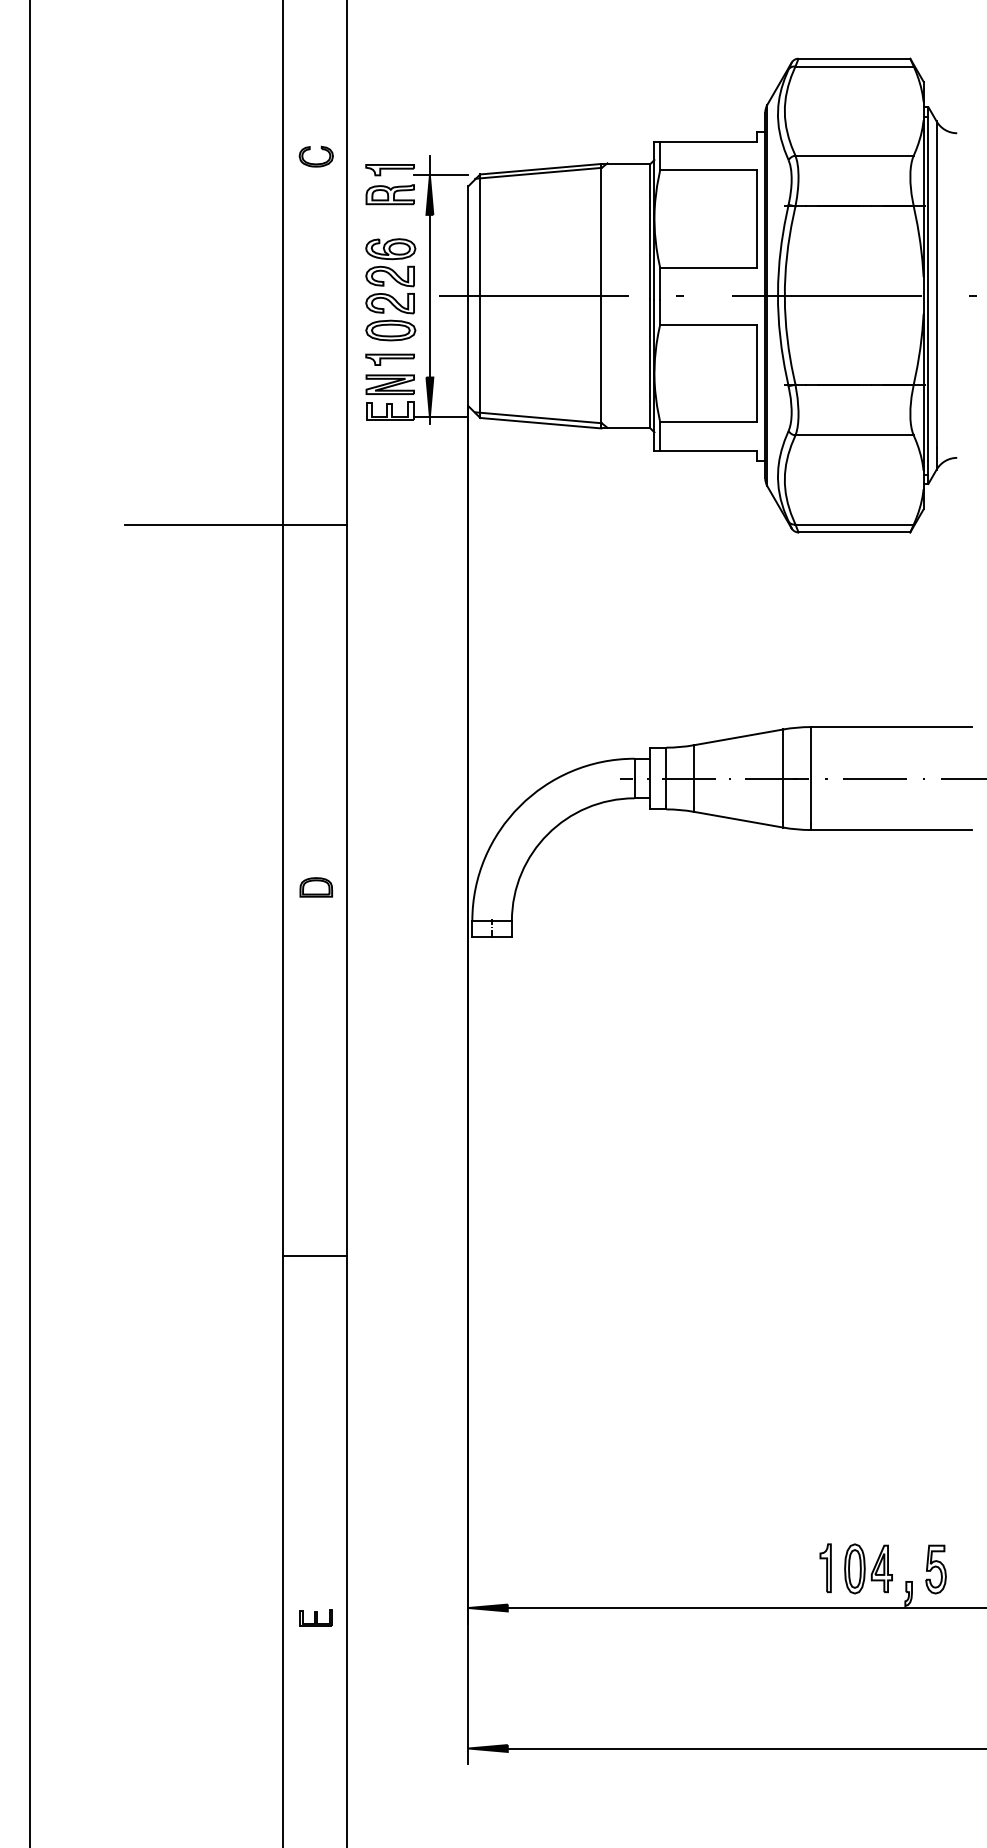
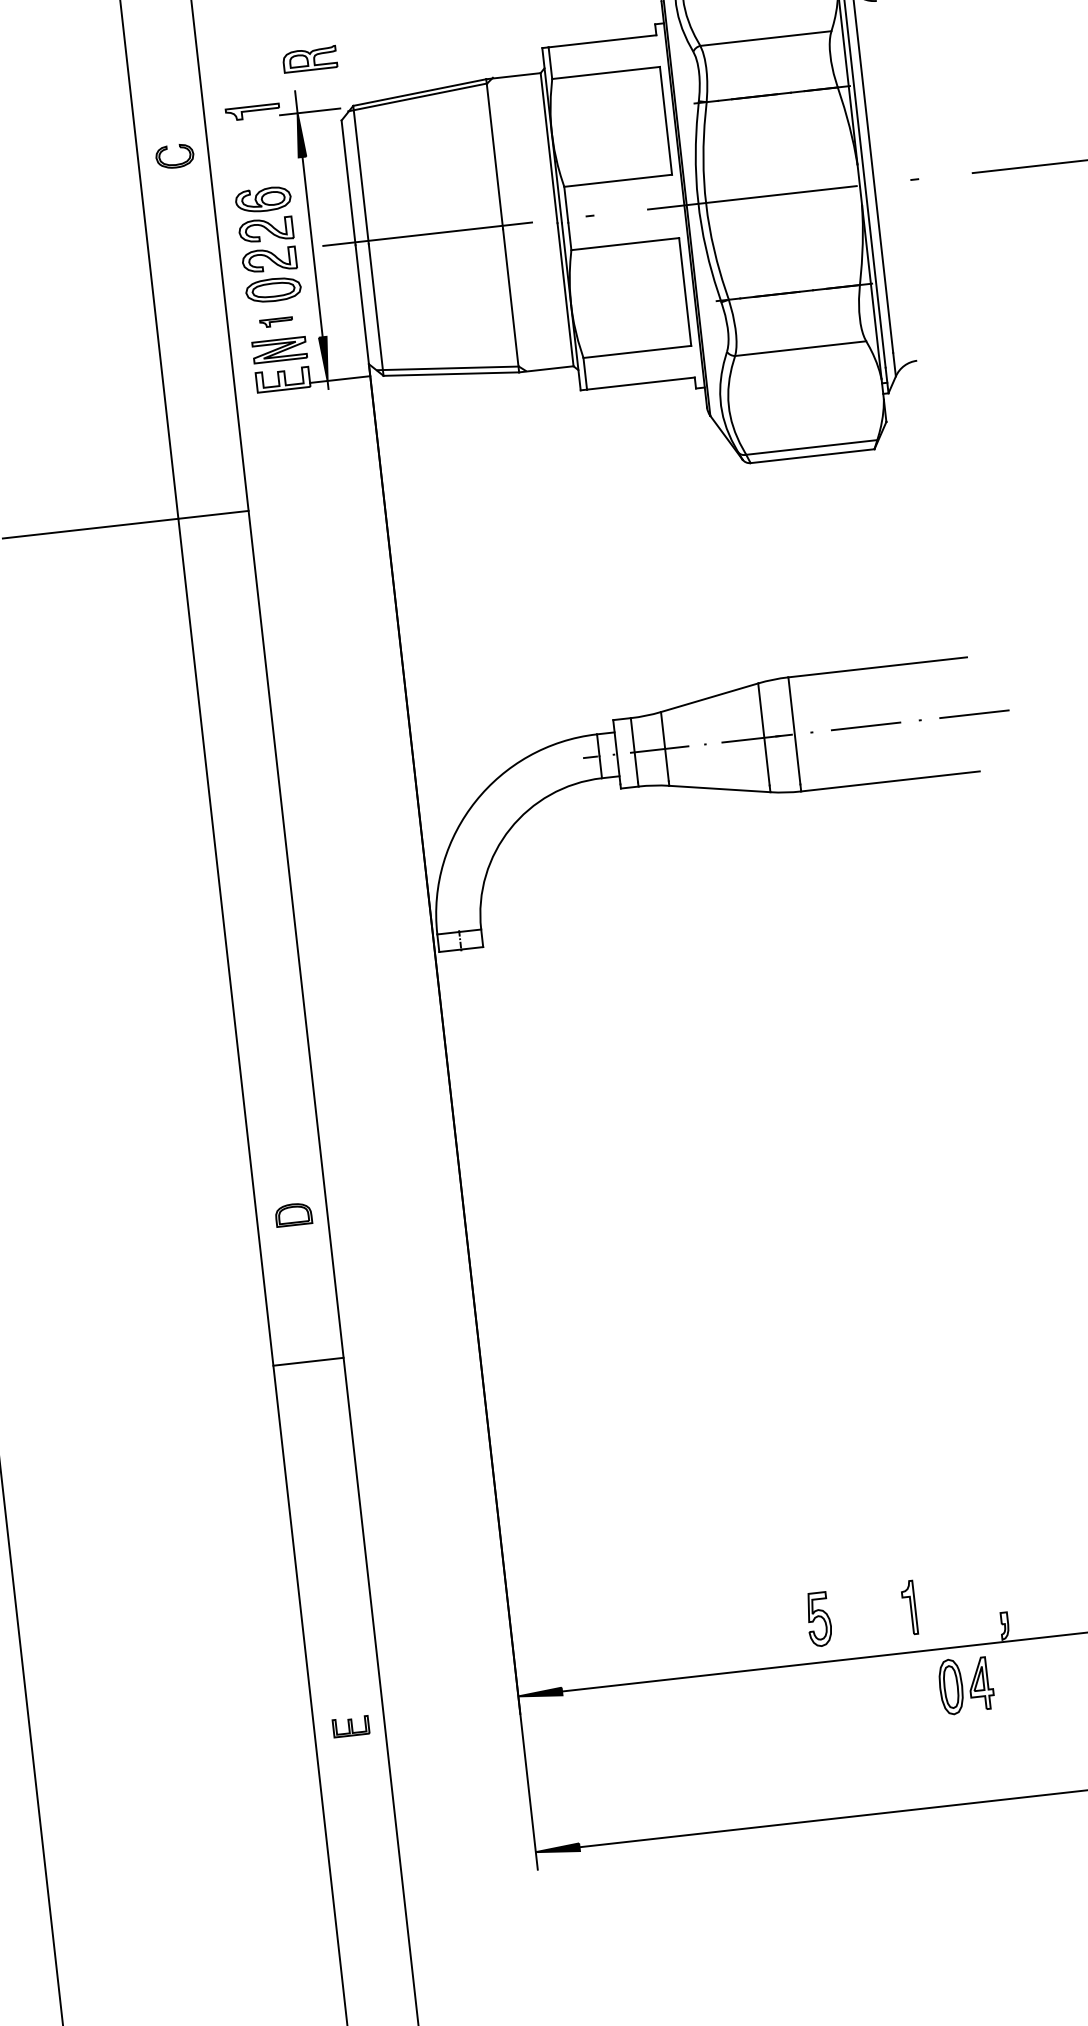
part: (315, 163) -> (174, 164), moved
part: (389, 194) -> (309, 59), moved
part: (389, 359) -> (275, 322), size x0.6
part: (315, 887) -> (292, 1214), moved
line: (314, 1255) -> (308, 1361), moved
part: (868, 1568) -> (966, 1684), moved
part: (935, 1569) -> (818, 1619), moved

